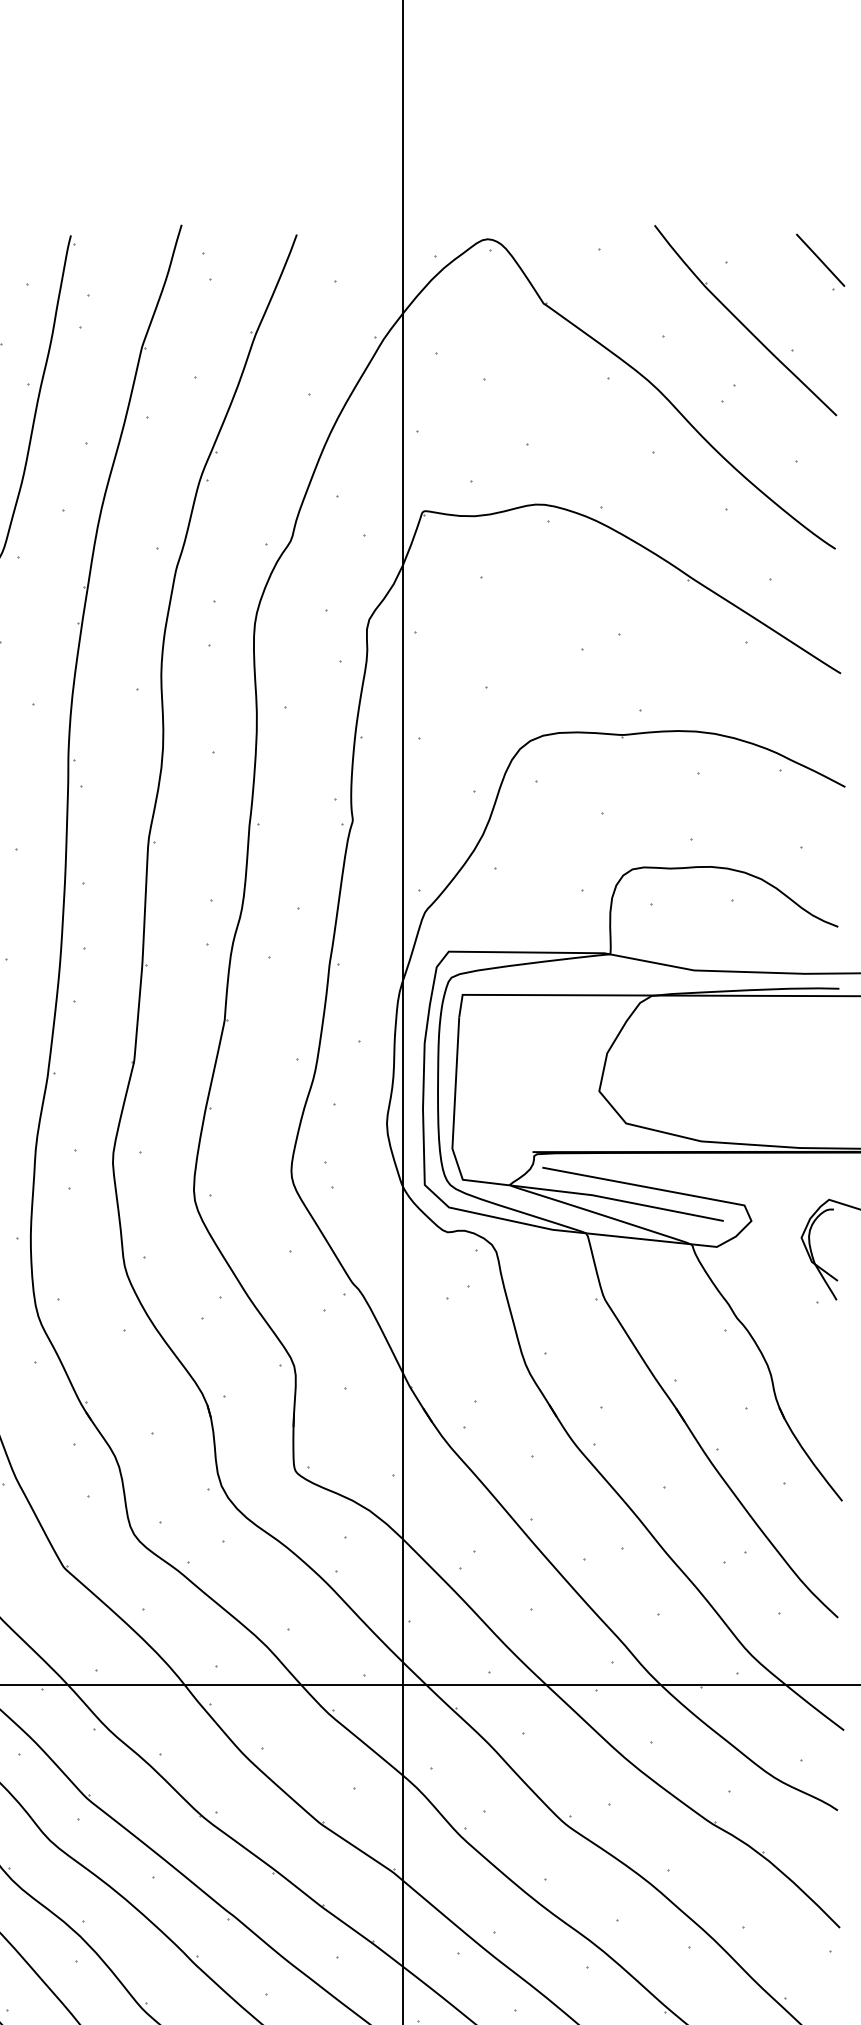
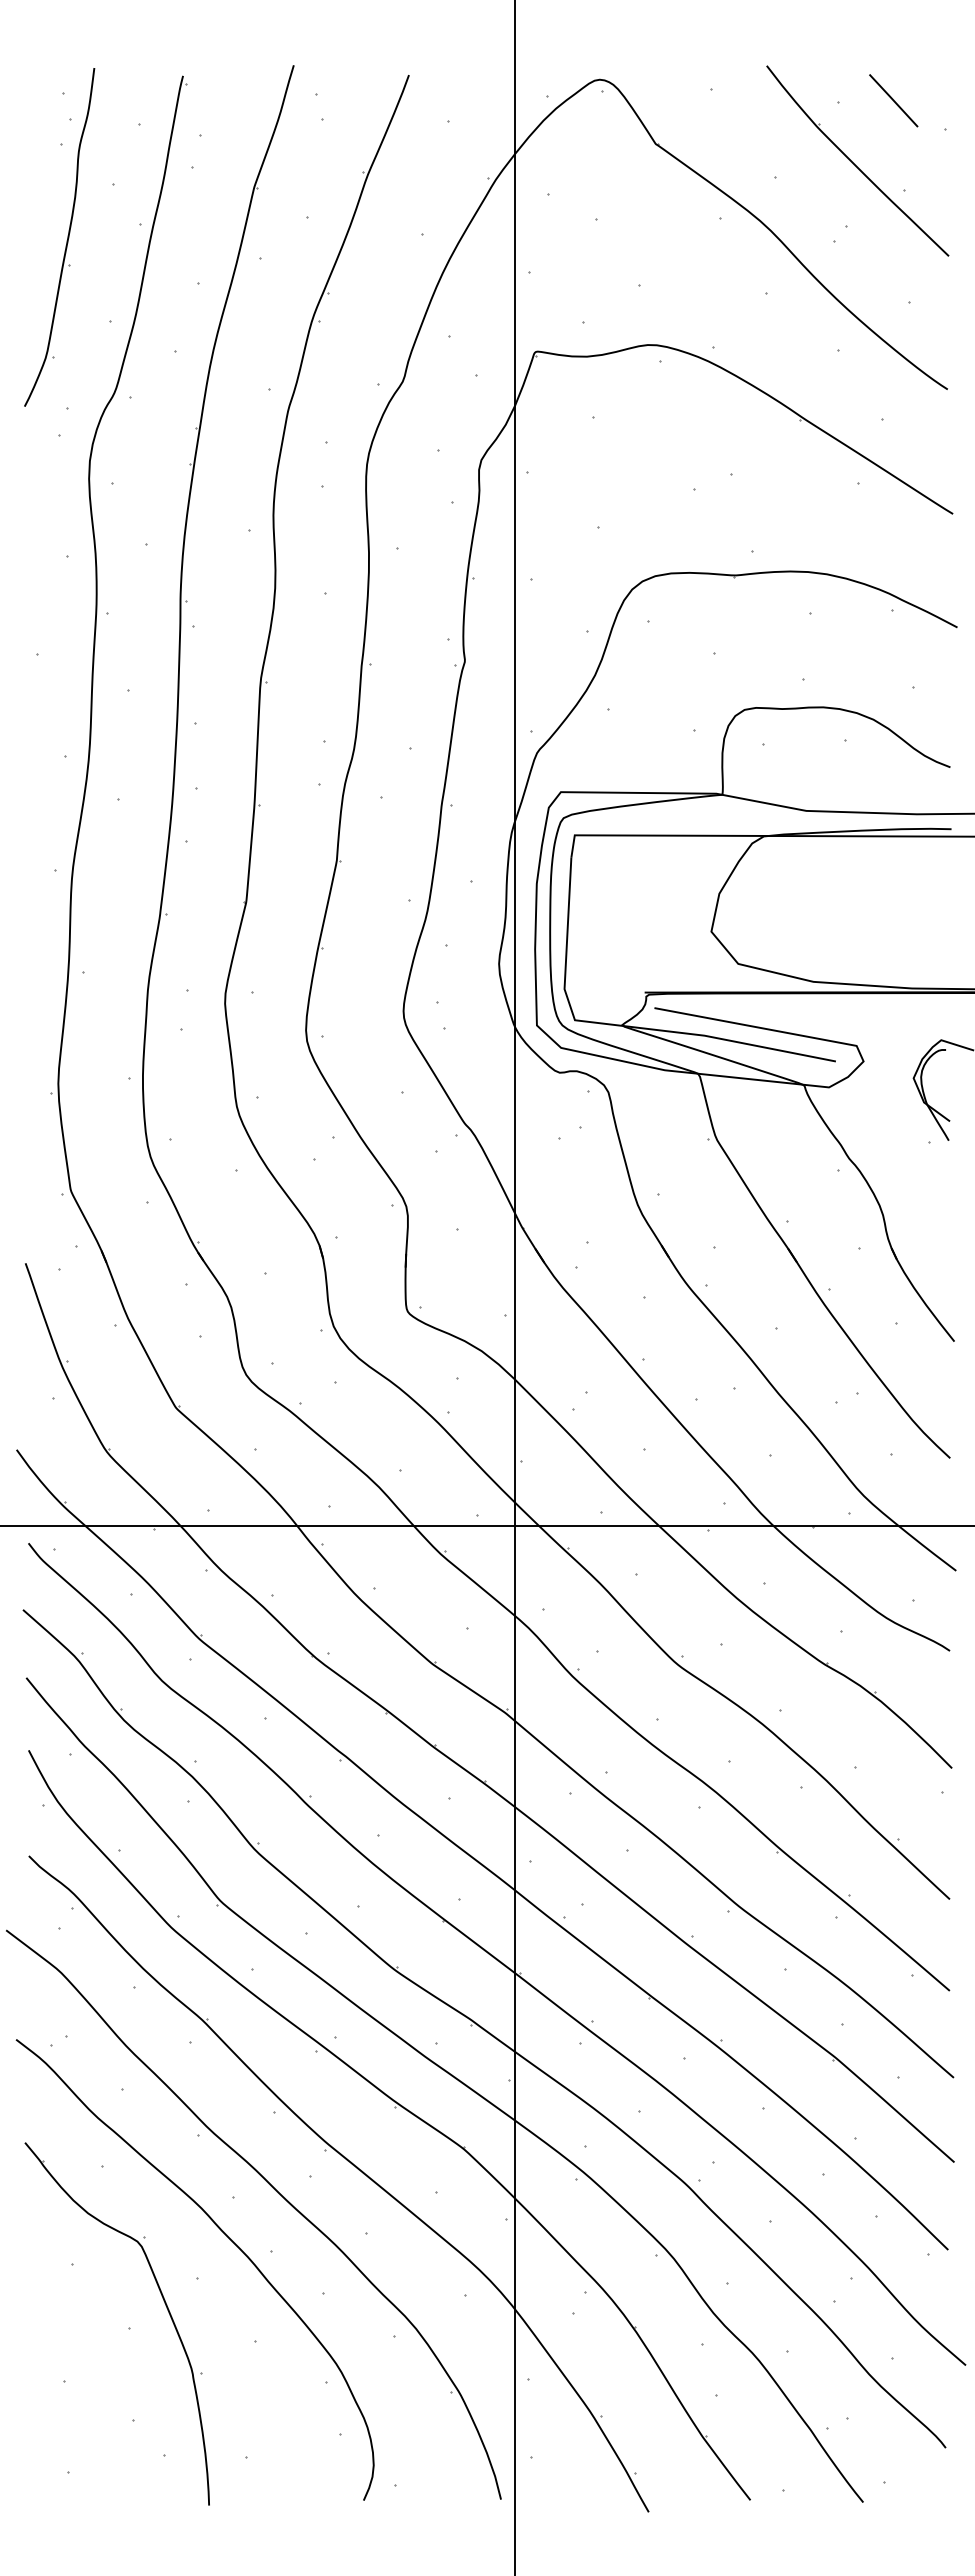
line: (820, 260) -> (893, 100), moved

